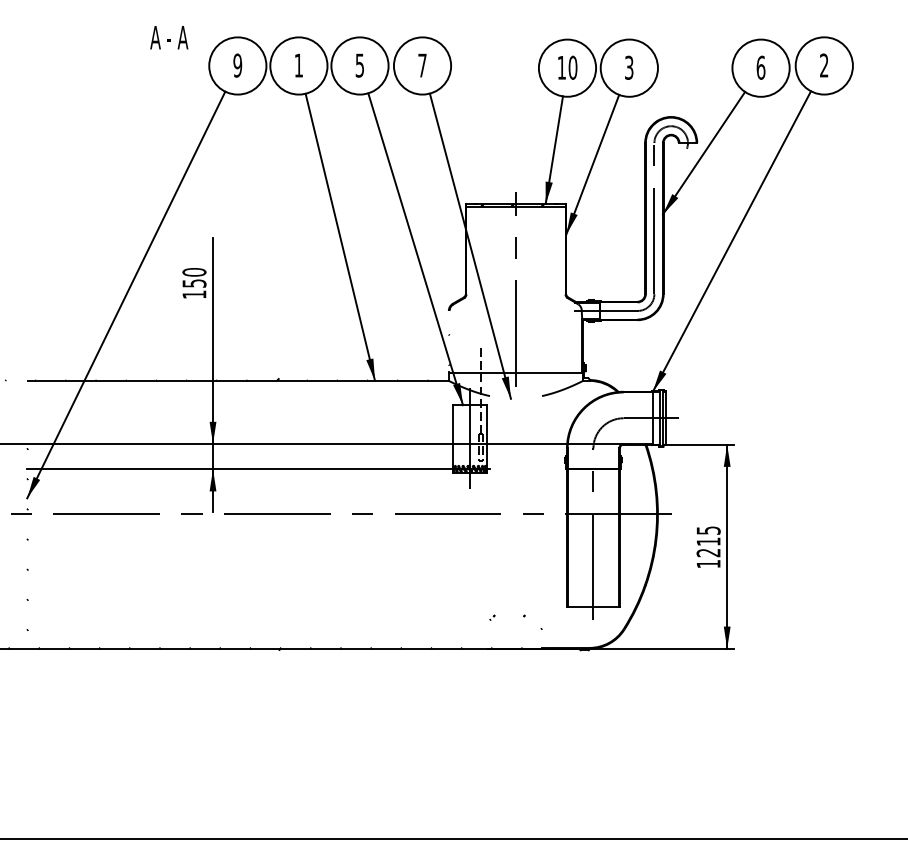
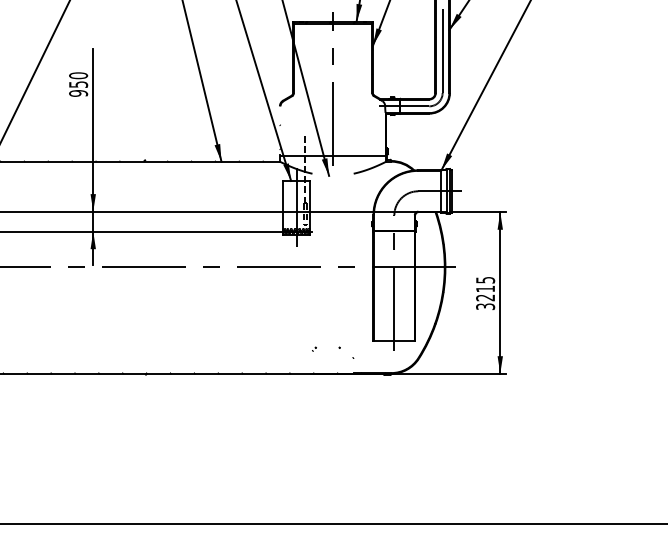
text: (194, 294) -> (78, 93), 150 -> 950
text: (708, 564) -> (485, 307), 1215 -> 3215

